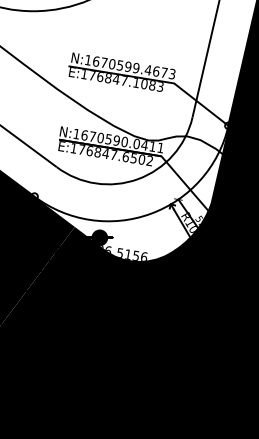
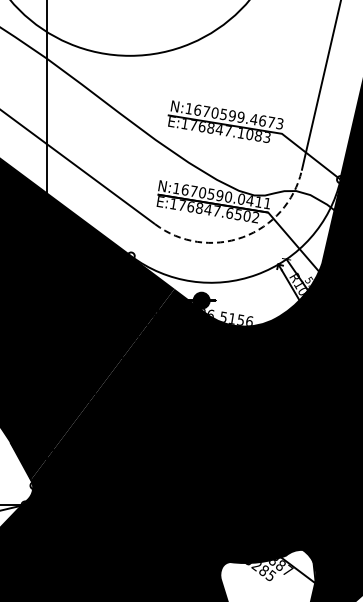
arc: (137, 179) -> (242, 237), solid -> dashed

